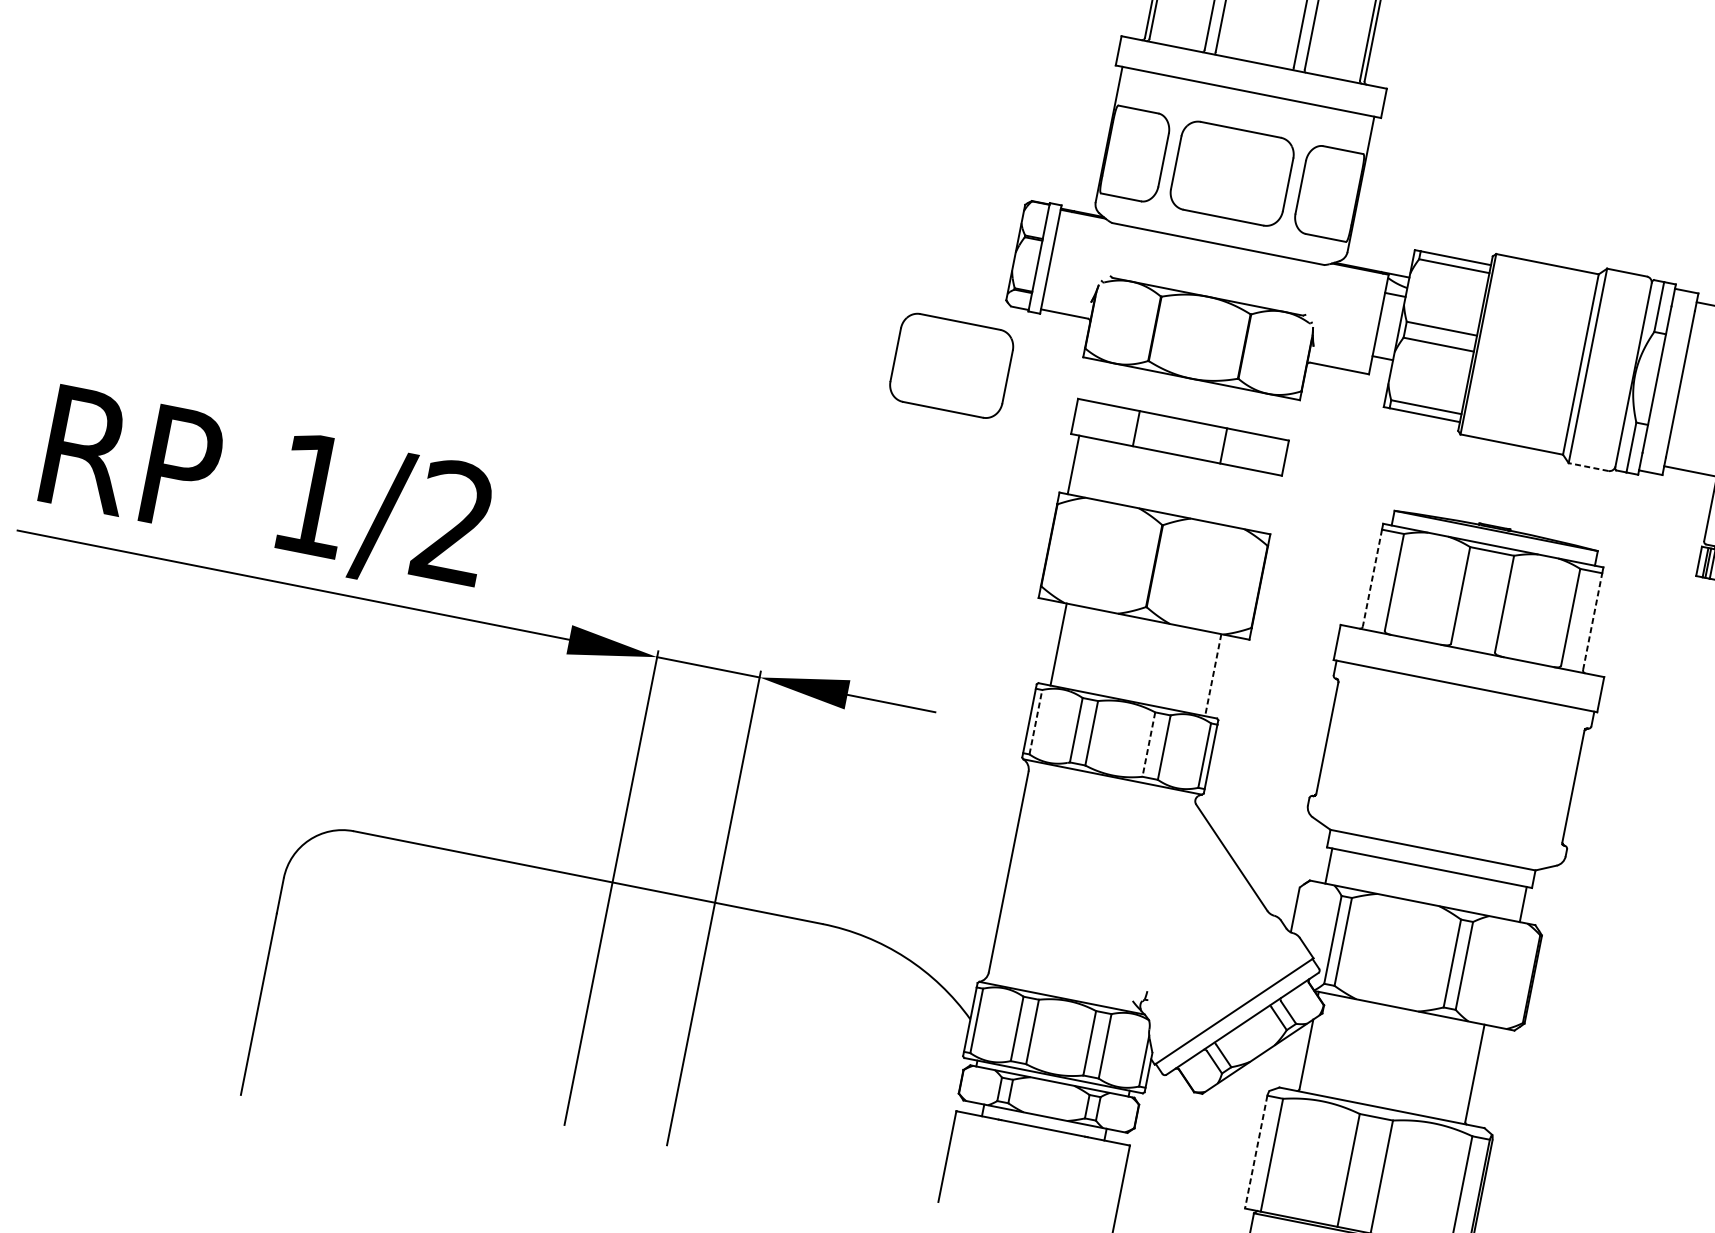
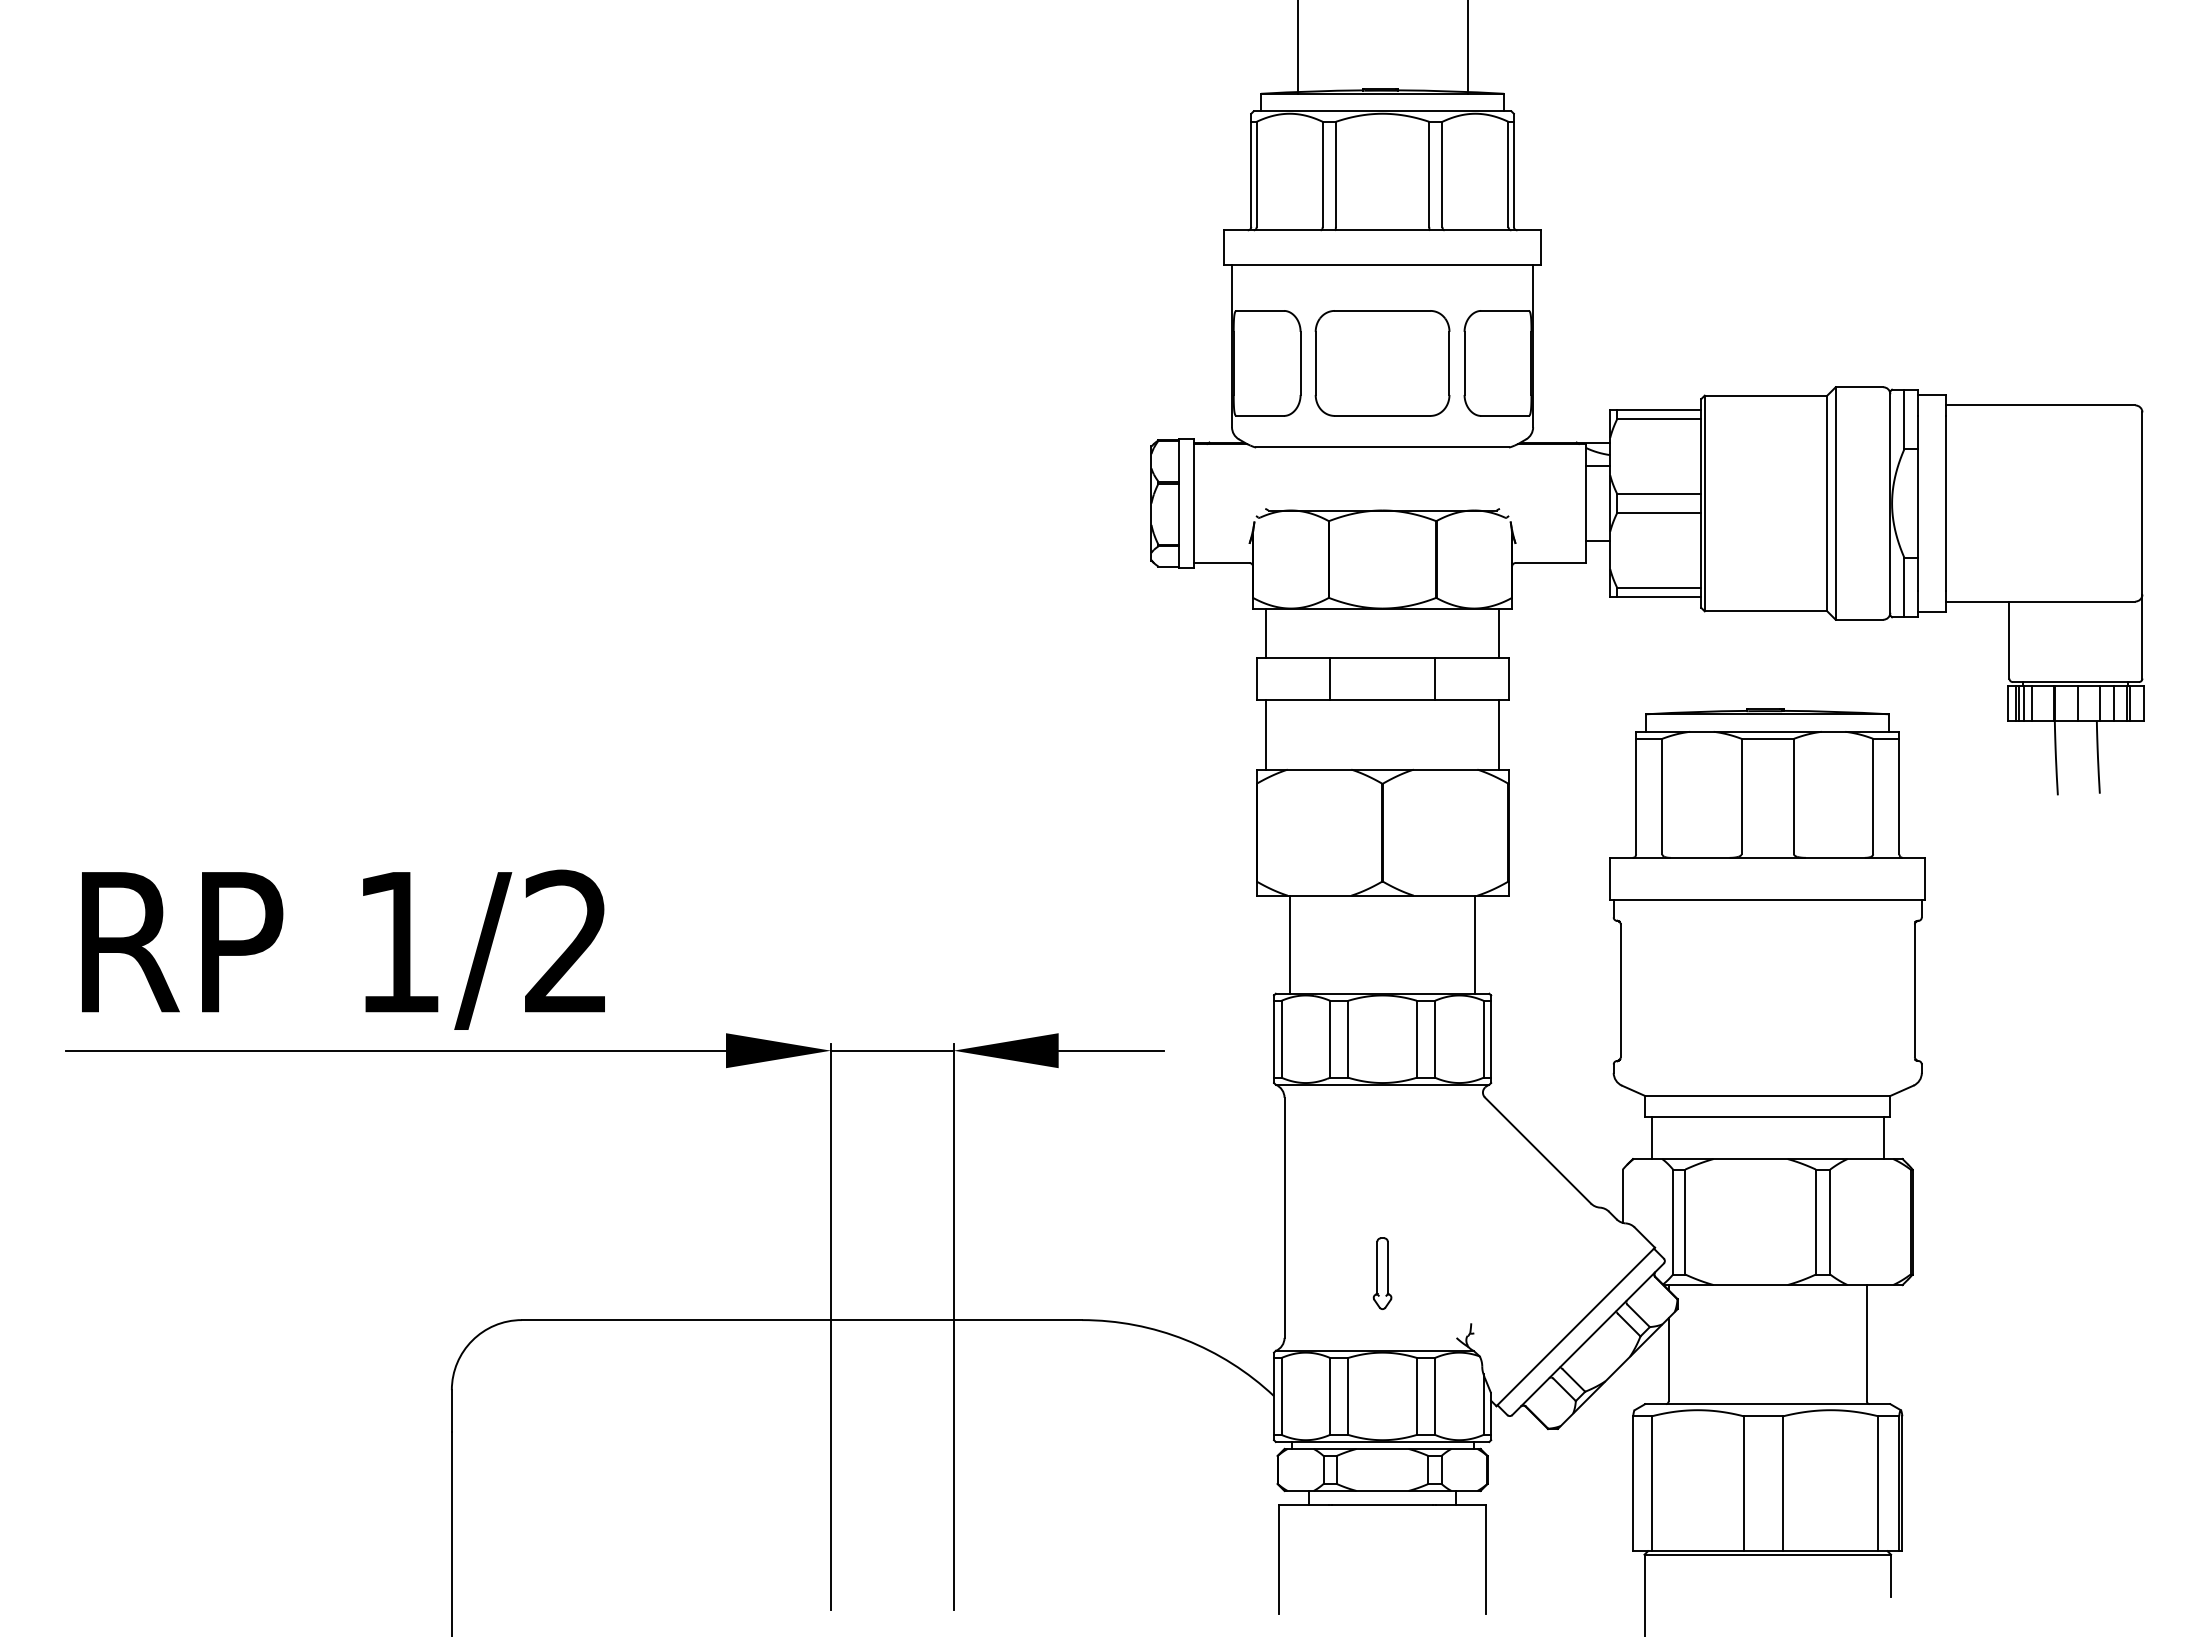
part: (951, 365) -> (1103, 648), removed
line: (1090, 379) -> (1266, 632), added
line: (1284, 417) -> (1498, 632), added
line: (1588, 466) -> (1859, 619), dashed -> solid
line: (1267, 503) -> (1498, 734), added
line: (1372, 577) -> (1636, 796), dashed -> solid
line: (1592, 621) -> (1899, 796), dashed -> solid
line: (1213, 675) -> (1475, 945), dashed -> solid
line: (1035, 722) -> (1281, 1039), dashed -> solid
line: (1148, 744) -> (1416, 1039), dashed -> solid
part: (1081, 934) -> (1382, 1273), added
line: (1256, 1152) -> (1633, 1484), dashed -> solid

